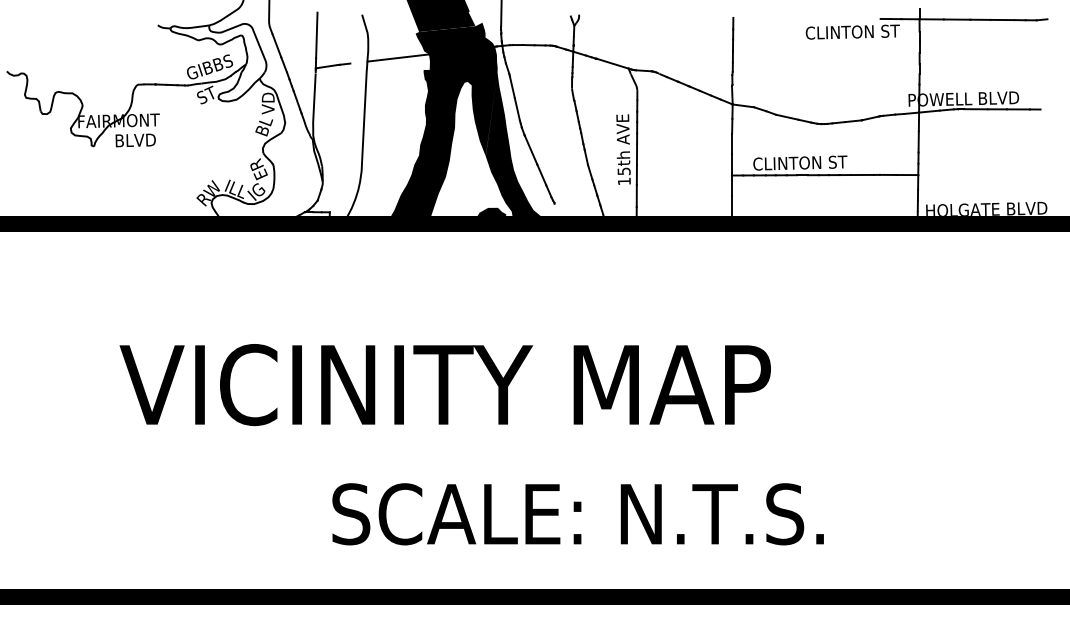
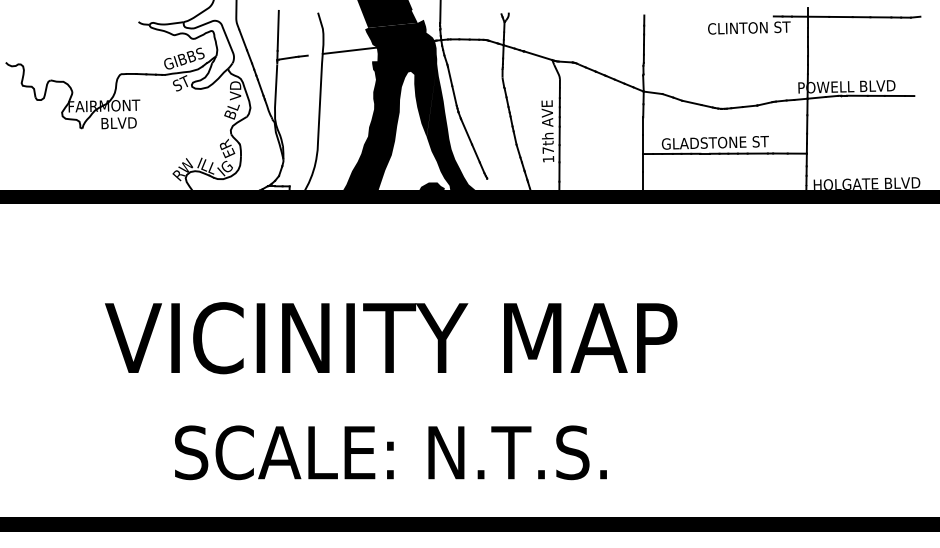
text: (816, 162) -> (717, 142), CLINTON ST -> GLADSTONE ST
text: (624, 171) -> (548, 150), 15th -> 17th
text: (577, 513) -> (390, 452), moved

